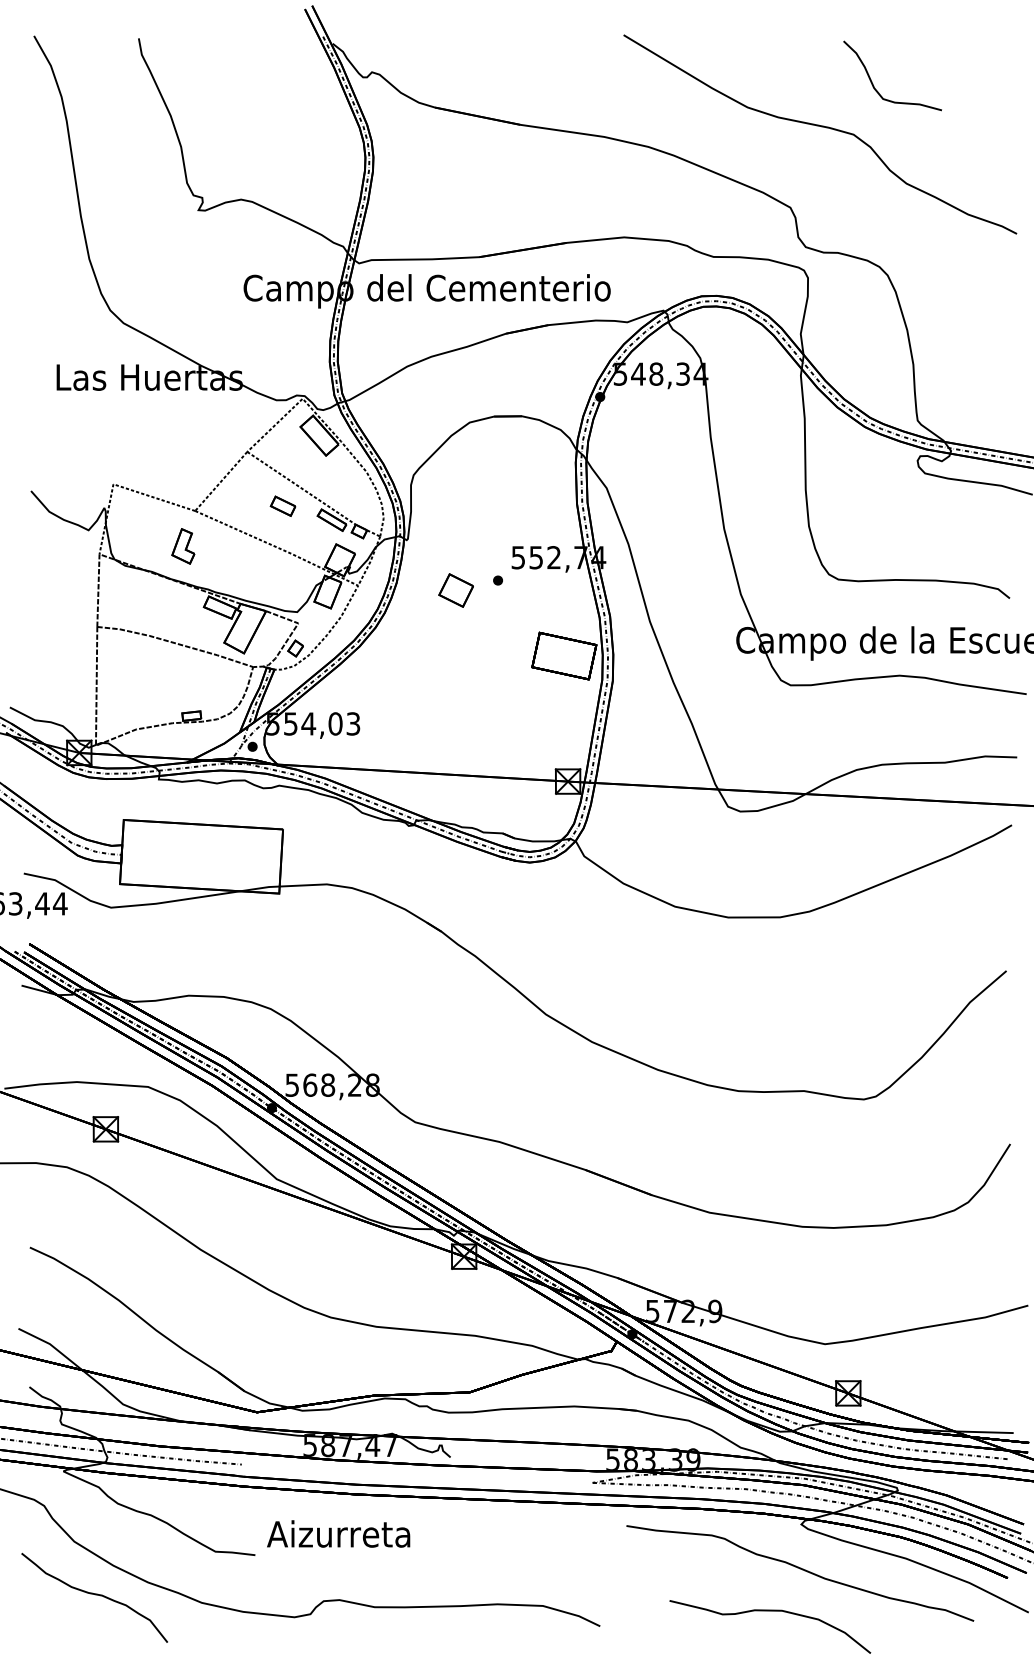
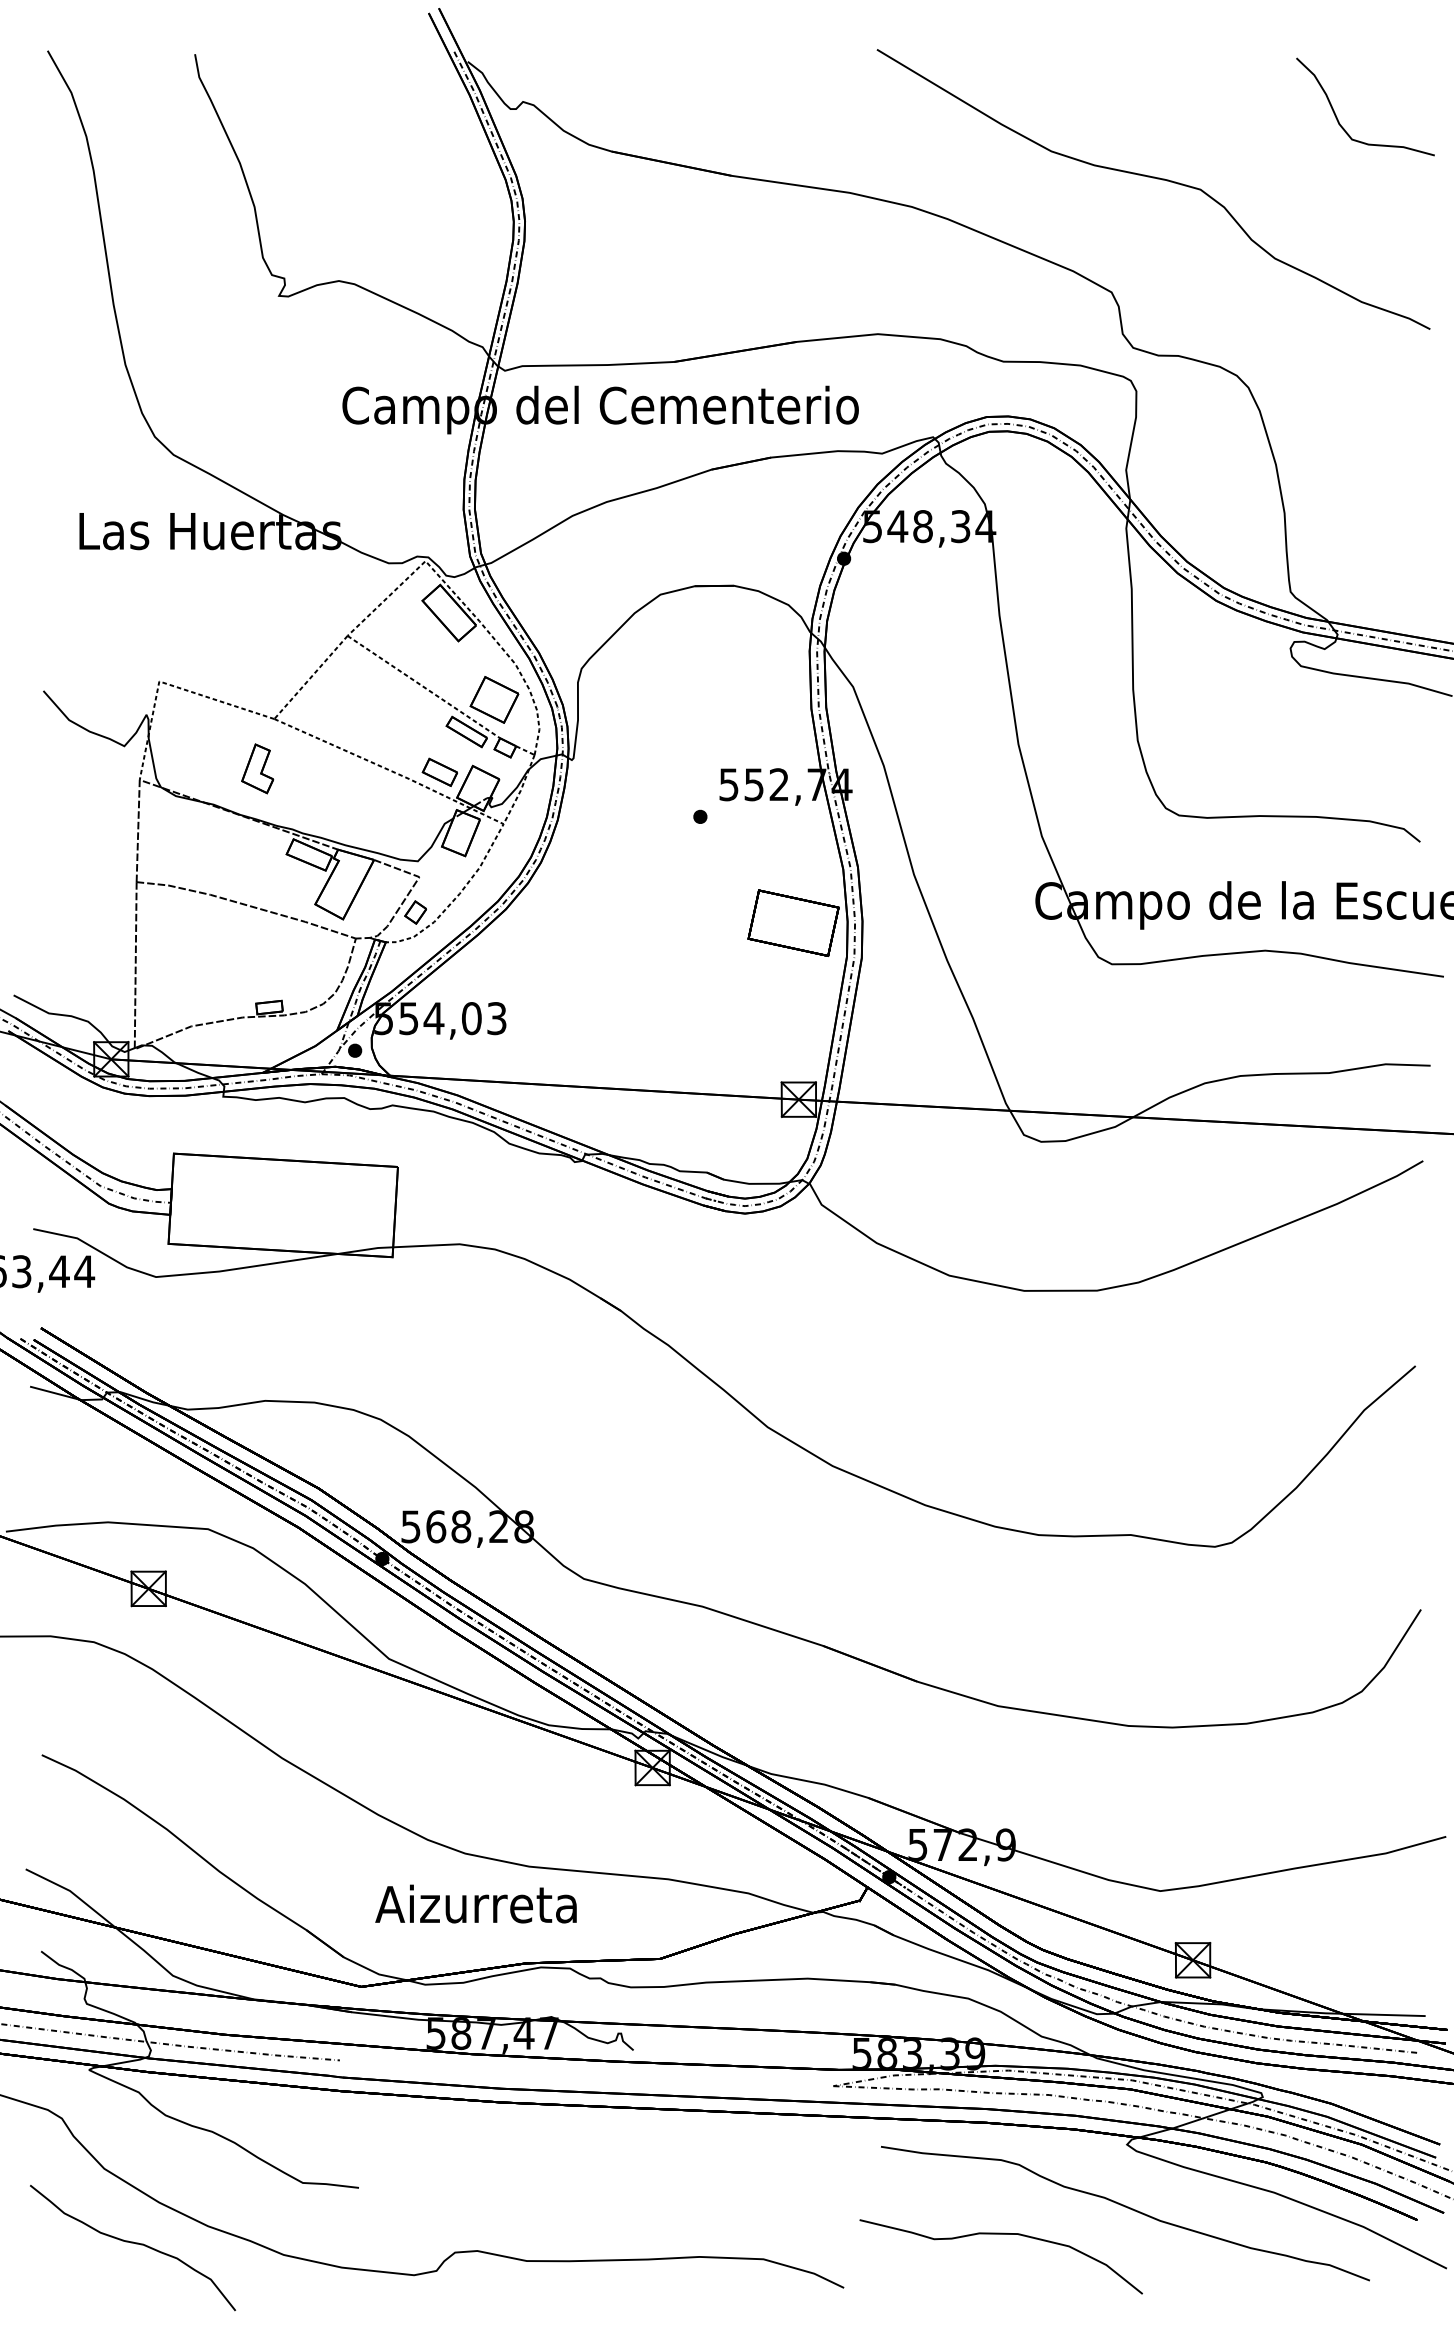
curve: (873, 84) -> (1338, 119), moved
part: (282, 505) -> (439, 771), moved
part: (456, 590) -> (494, 699), moved
text: (338, 1533) -> (475, 1903), moved
curve: (769, 1611) -> (1000, 2234), moved

